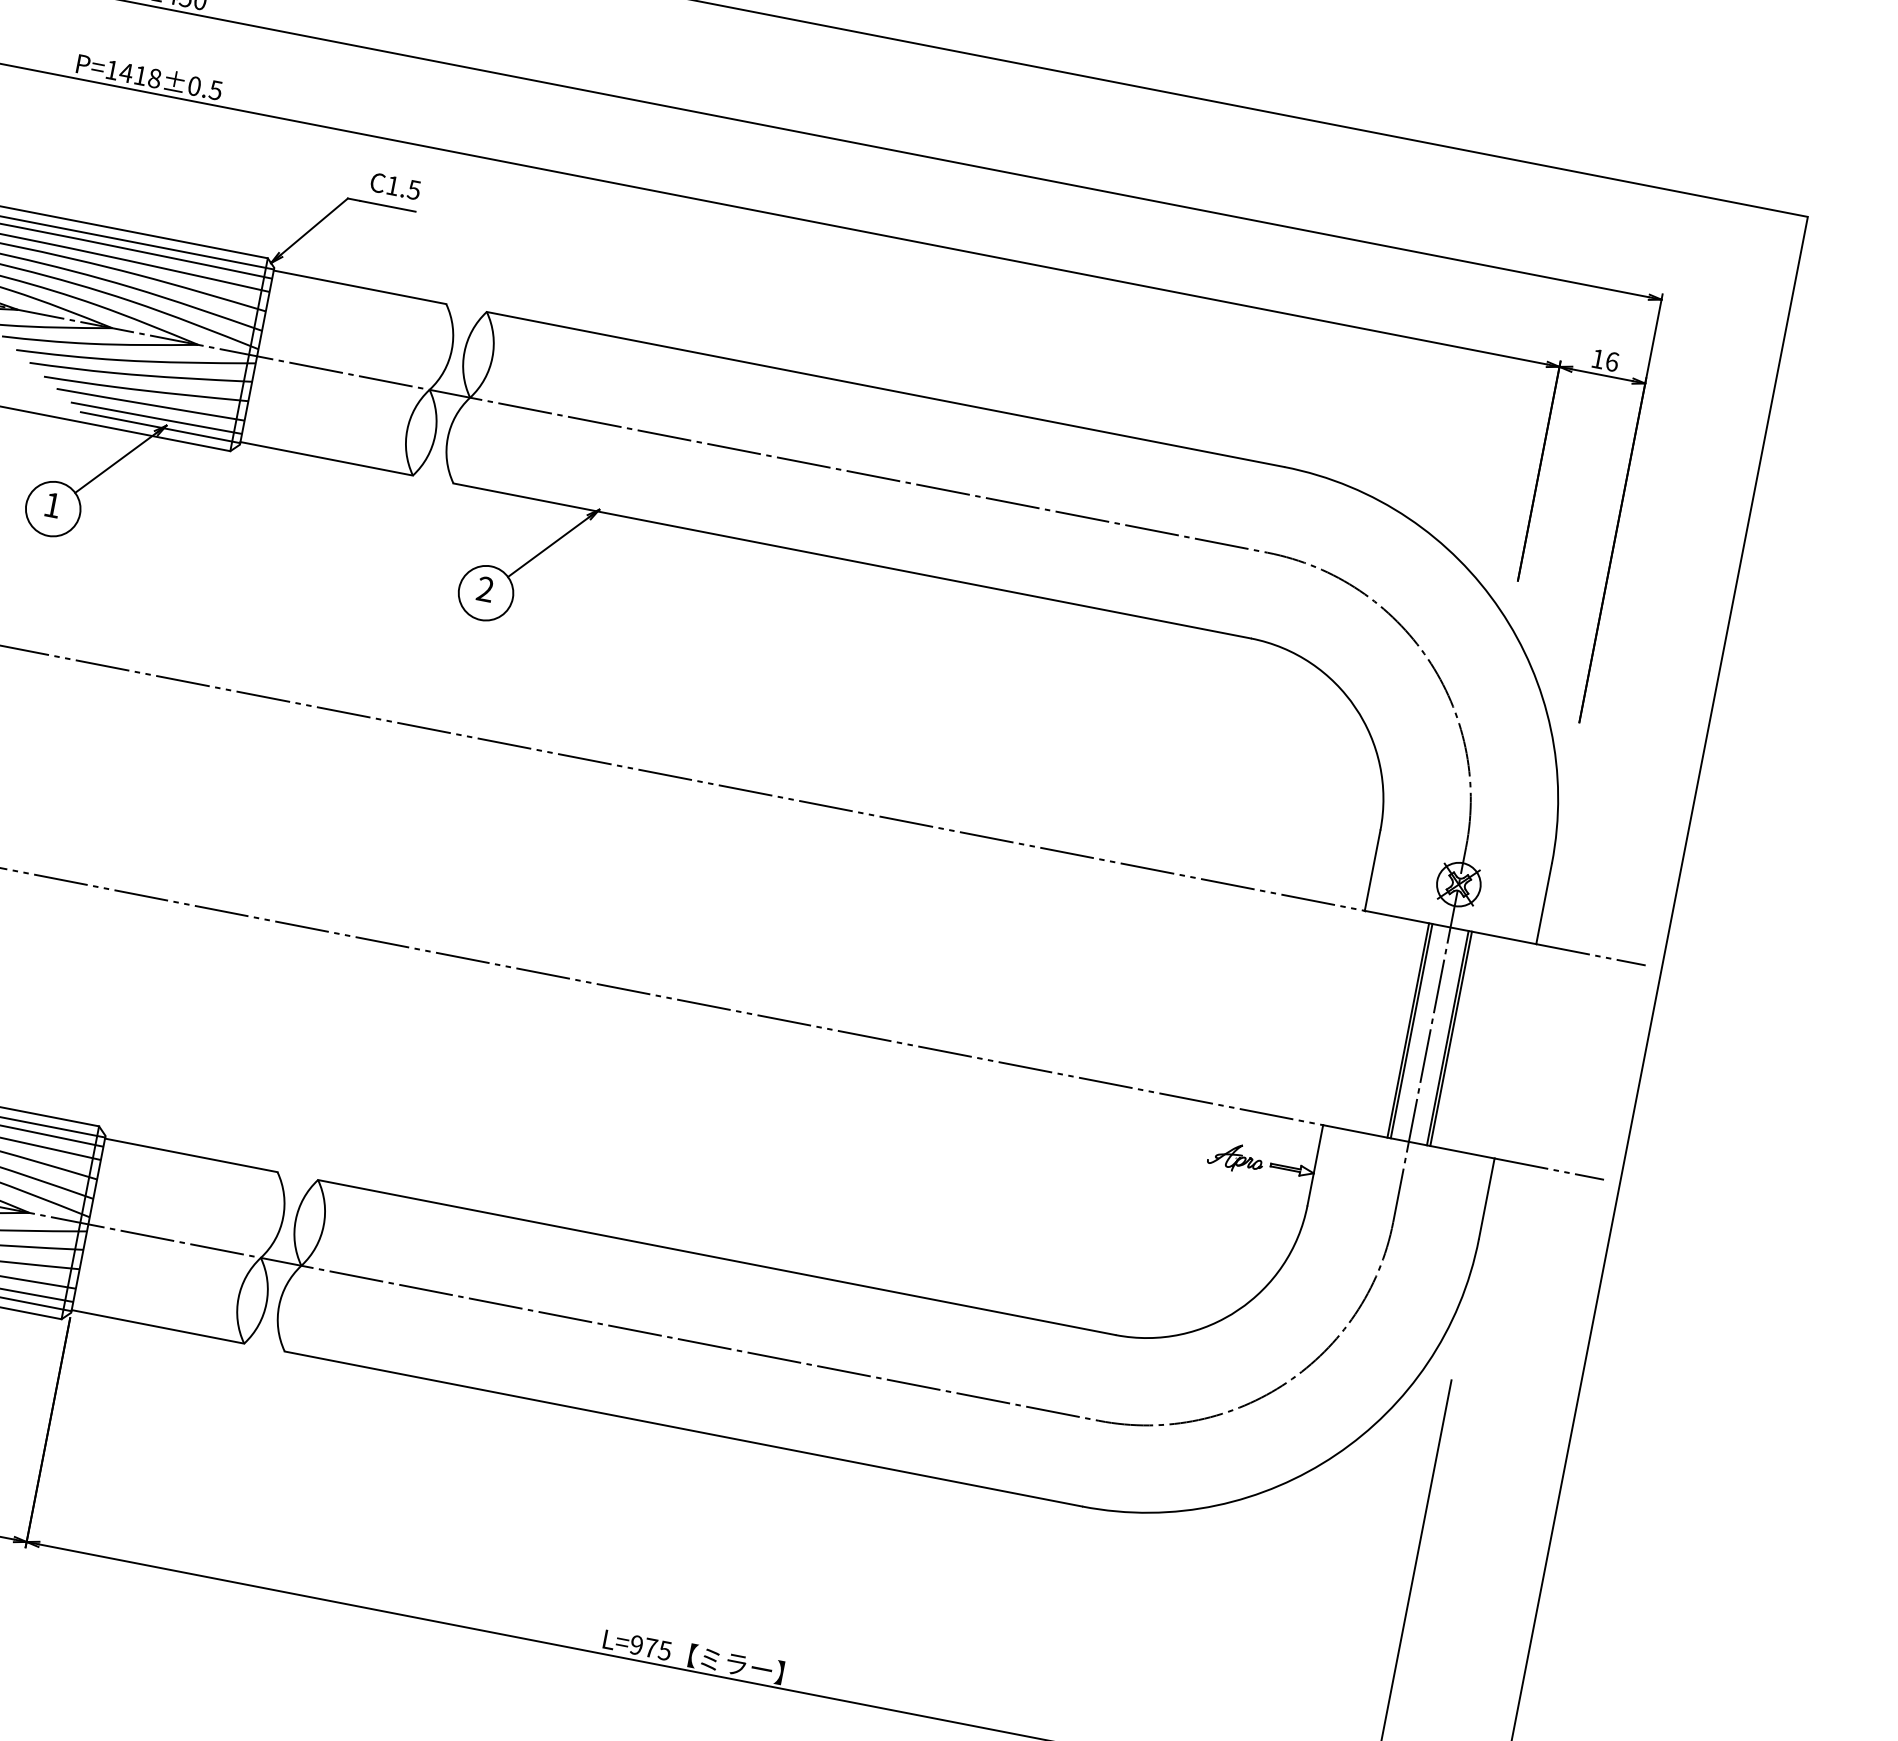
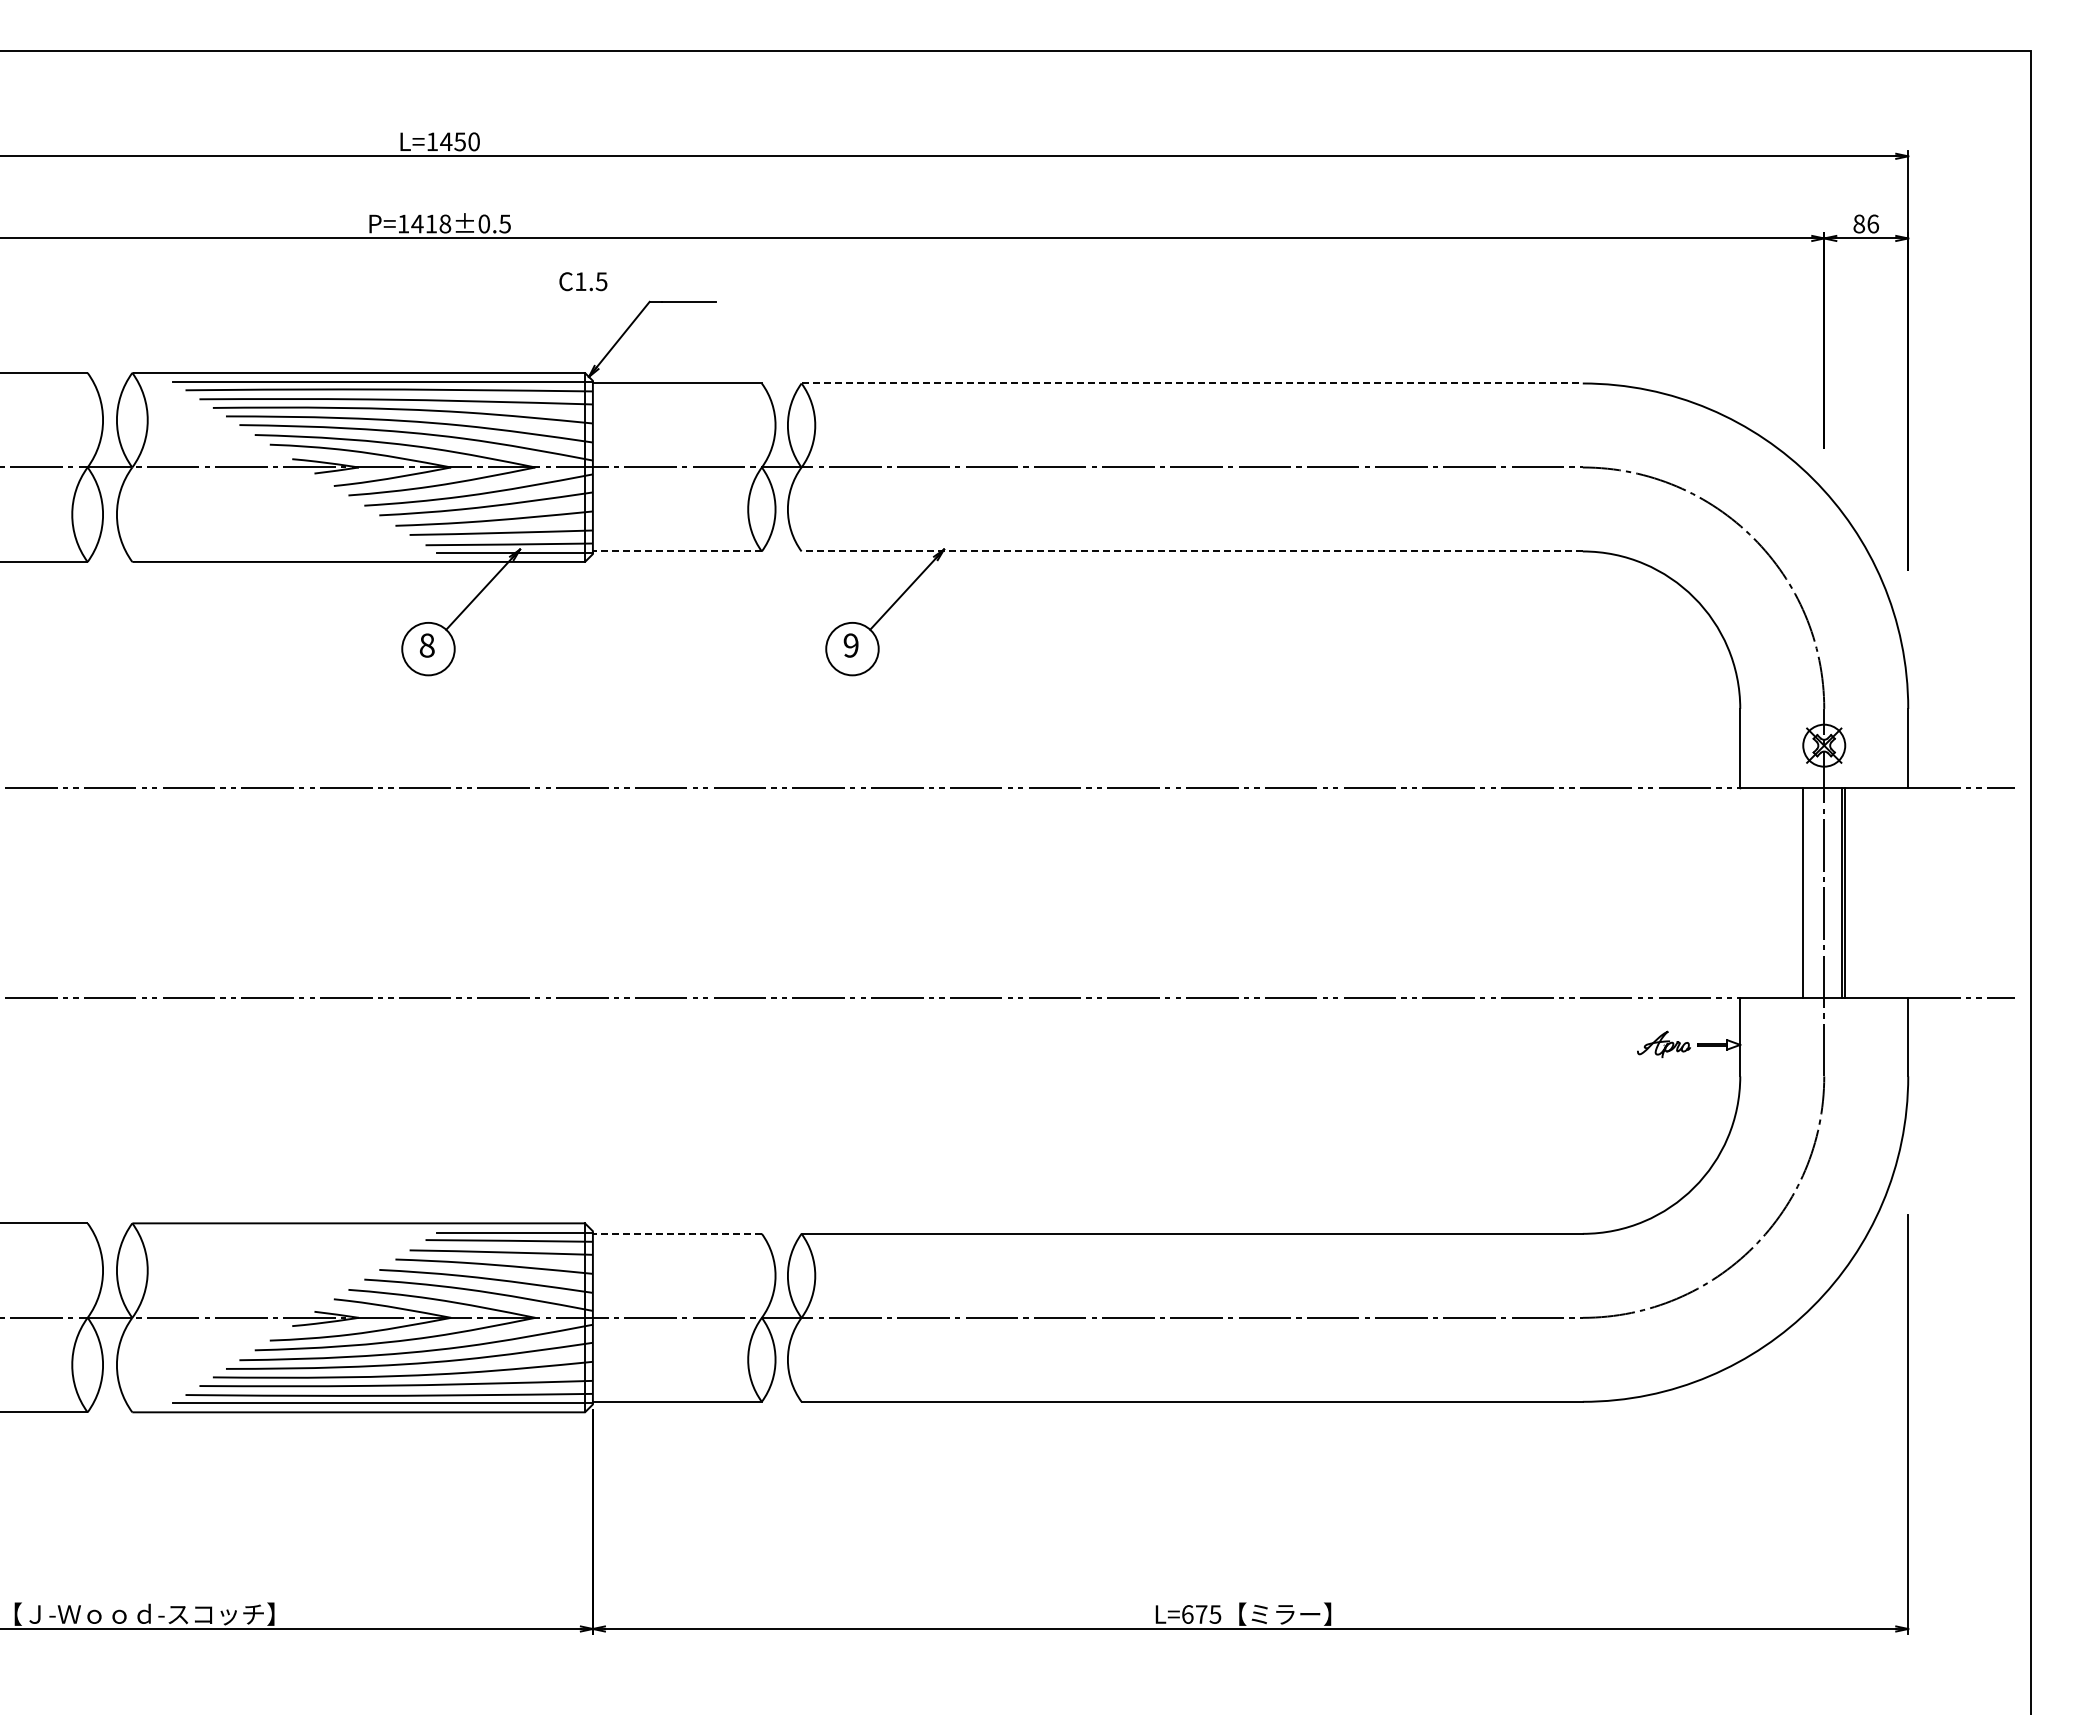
text: (395, 186) -> (583, 281), moved
text: (1598, 358) -> (1859, 223), 16 -> 86
line: (885, 389) -> (1192, 383), solid -> dashed
line: (325, 458) -> (676, 551), solid -> dashed
text: (51, 505) -> (426, 645), 1 -> 8
line: (852, 561) -> (1192, 551), solid -> dashed
text: (484, 589) -> (850, 645), 2 -> 9
line: (1411, 1030) -> (1806, 892), removed
line: (190, 1154) -> (676, 1233), solid -> dashed
text: (636, 1645) -> (1187, 1614), L=975 -> L=675

